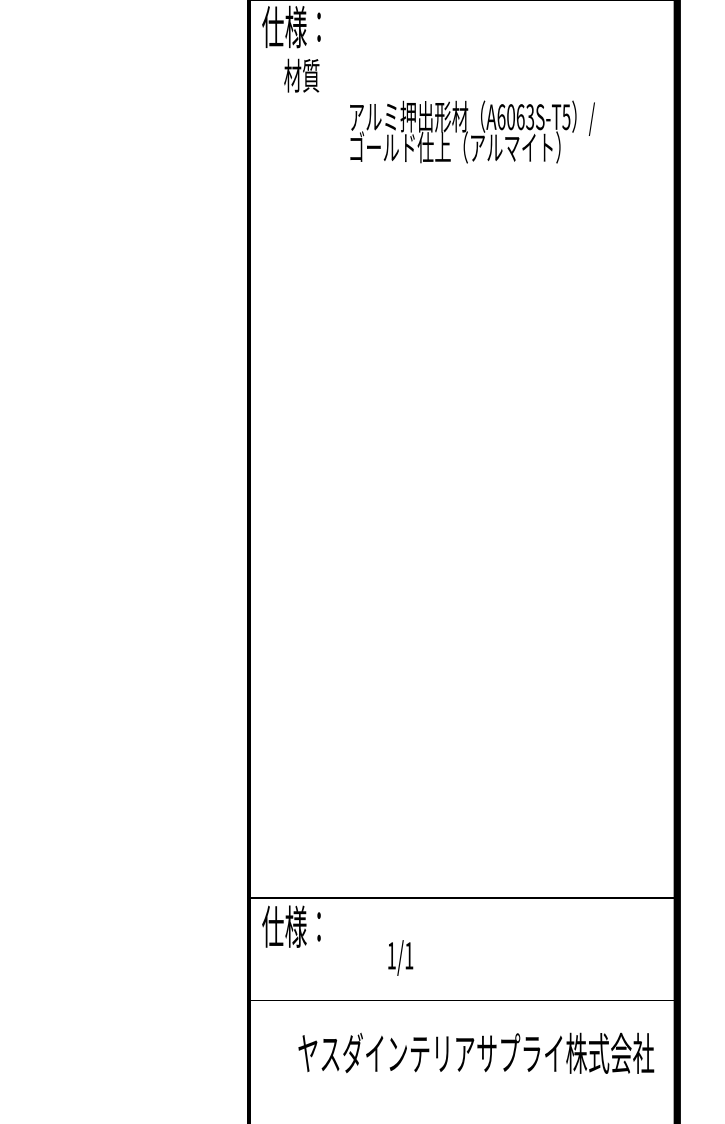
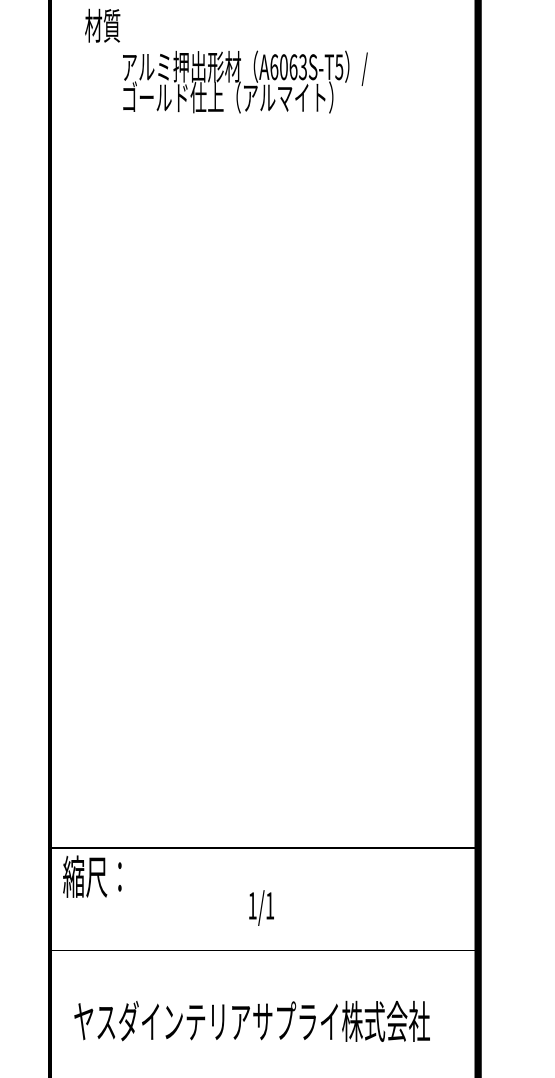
text: (472, 131) -> (245, 81), moved
text: (284, 926) -> (85, 876), 仕様： -> 縮尺：
text: (400, 957) -> (261, 907), moved
text: (476, 1052) -> (252, 1020), moved

